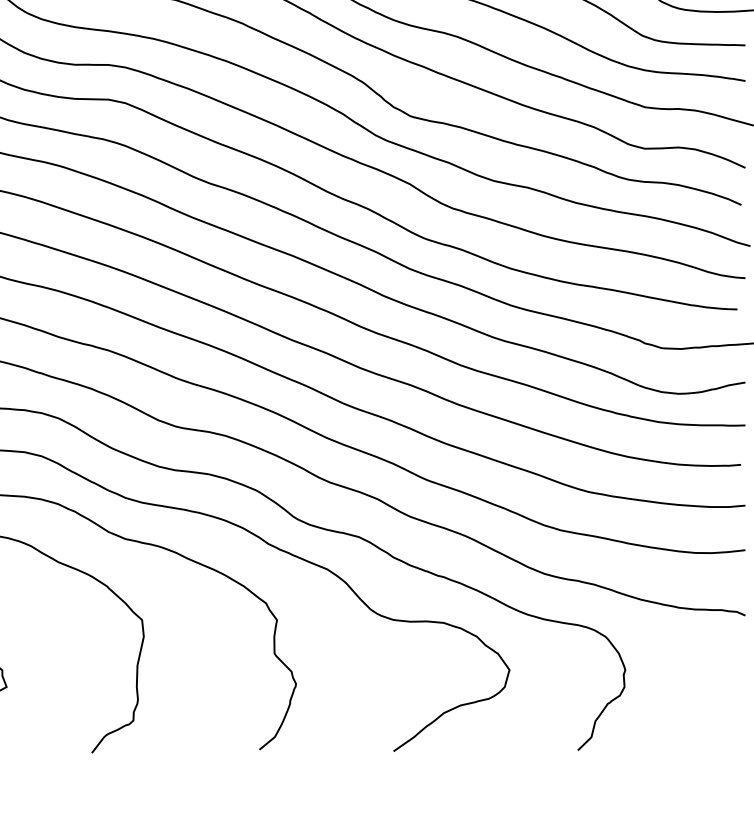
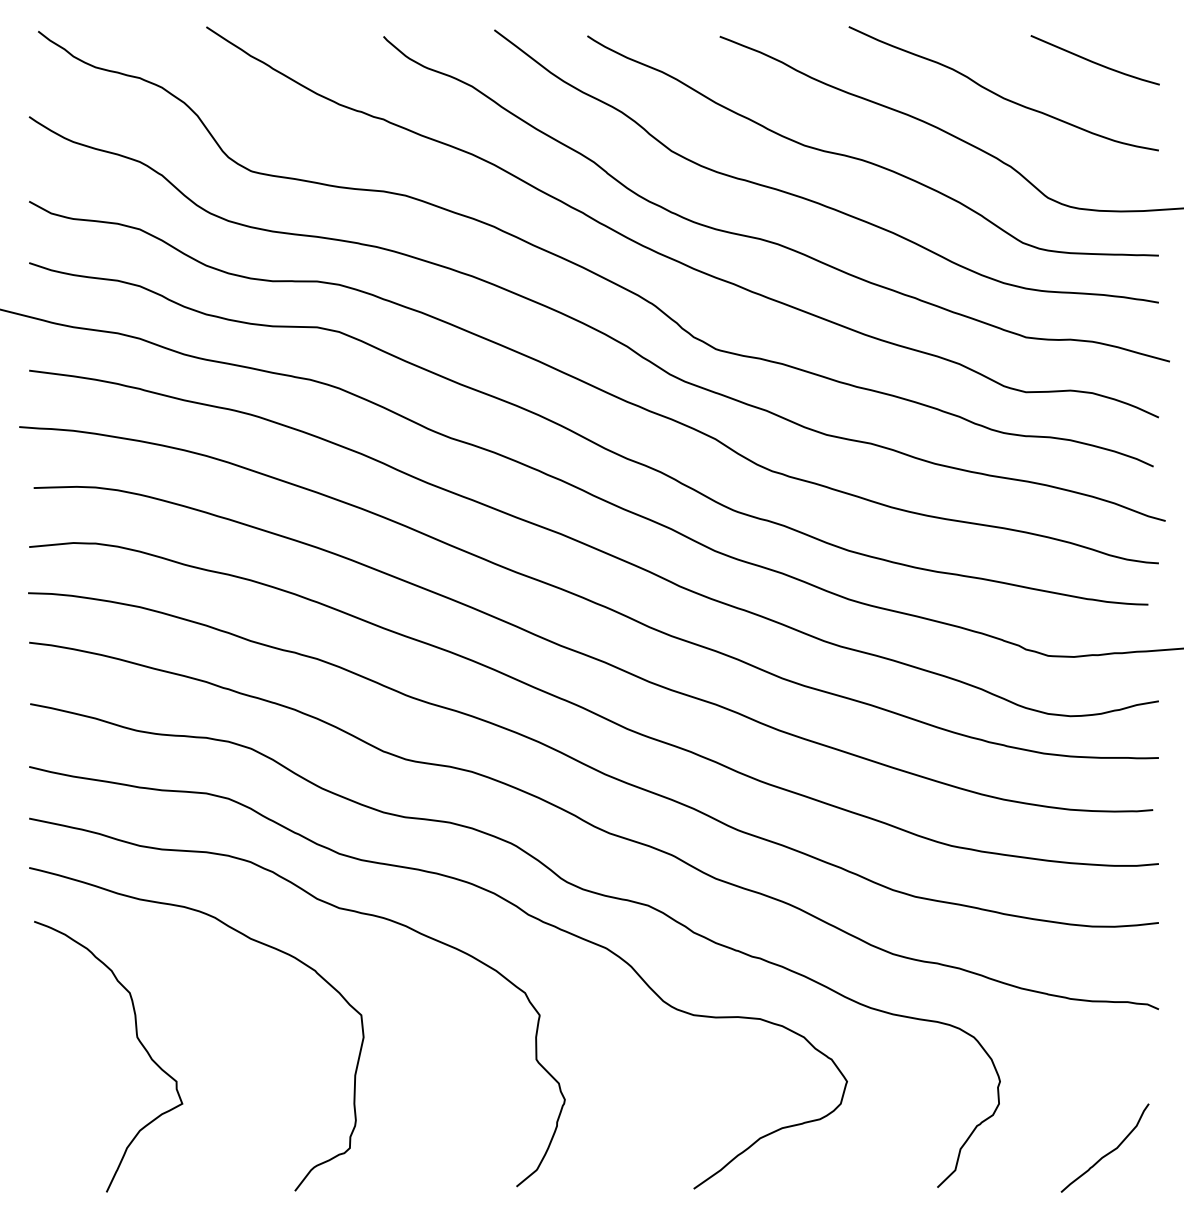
curve: (705, 724) -> (1106, 1153), added

